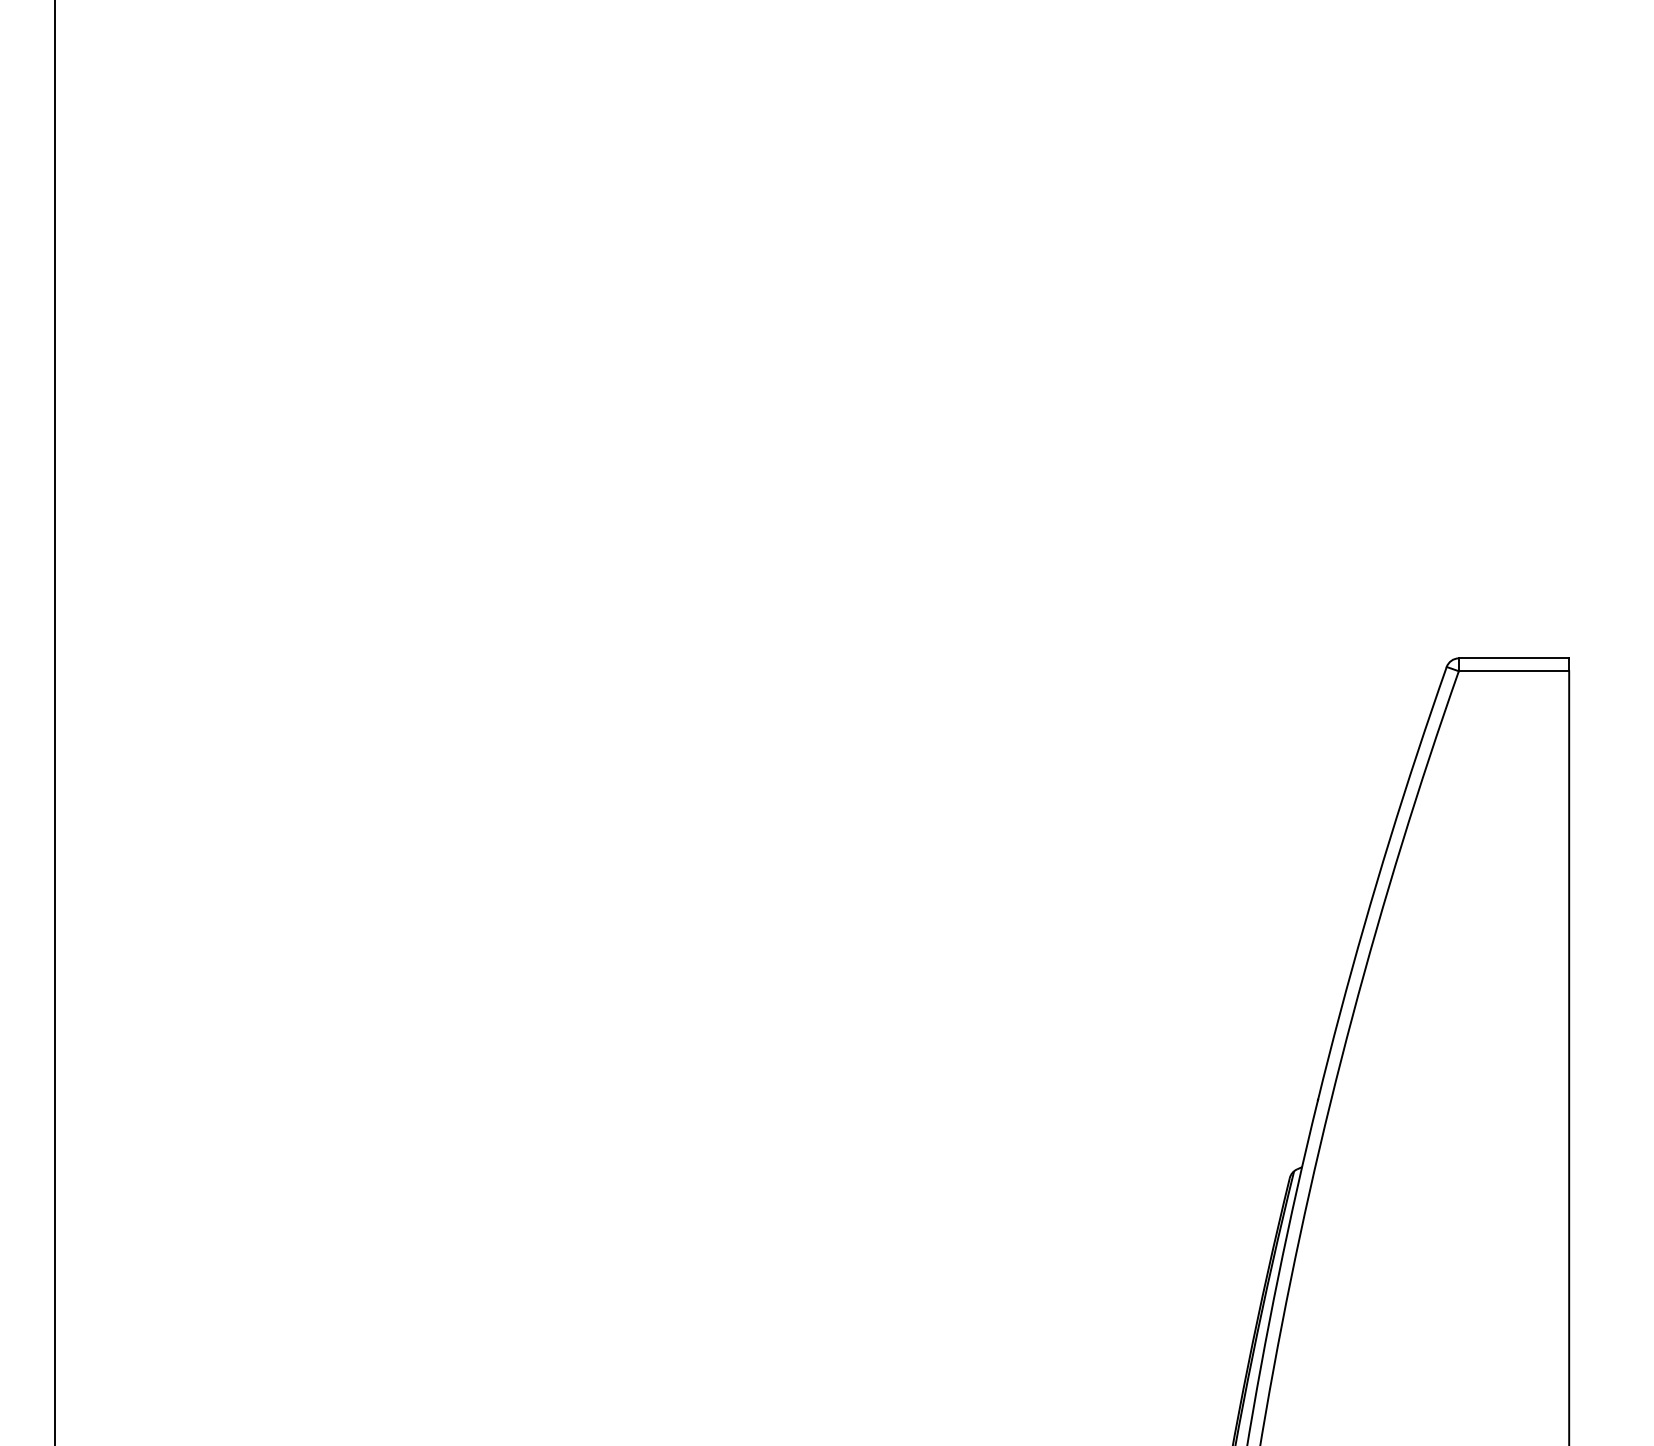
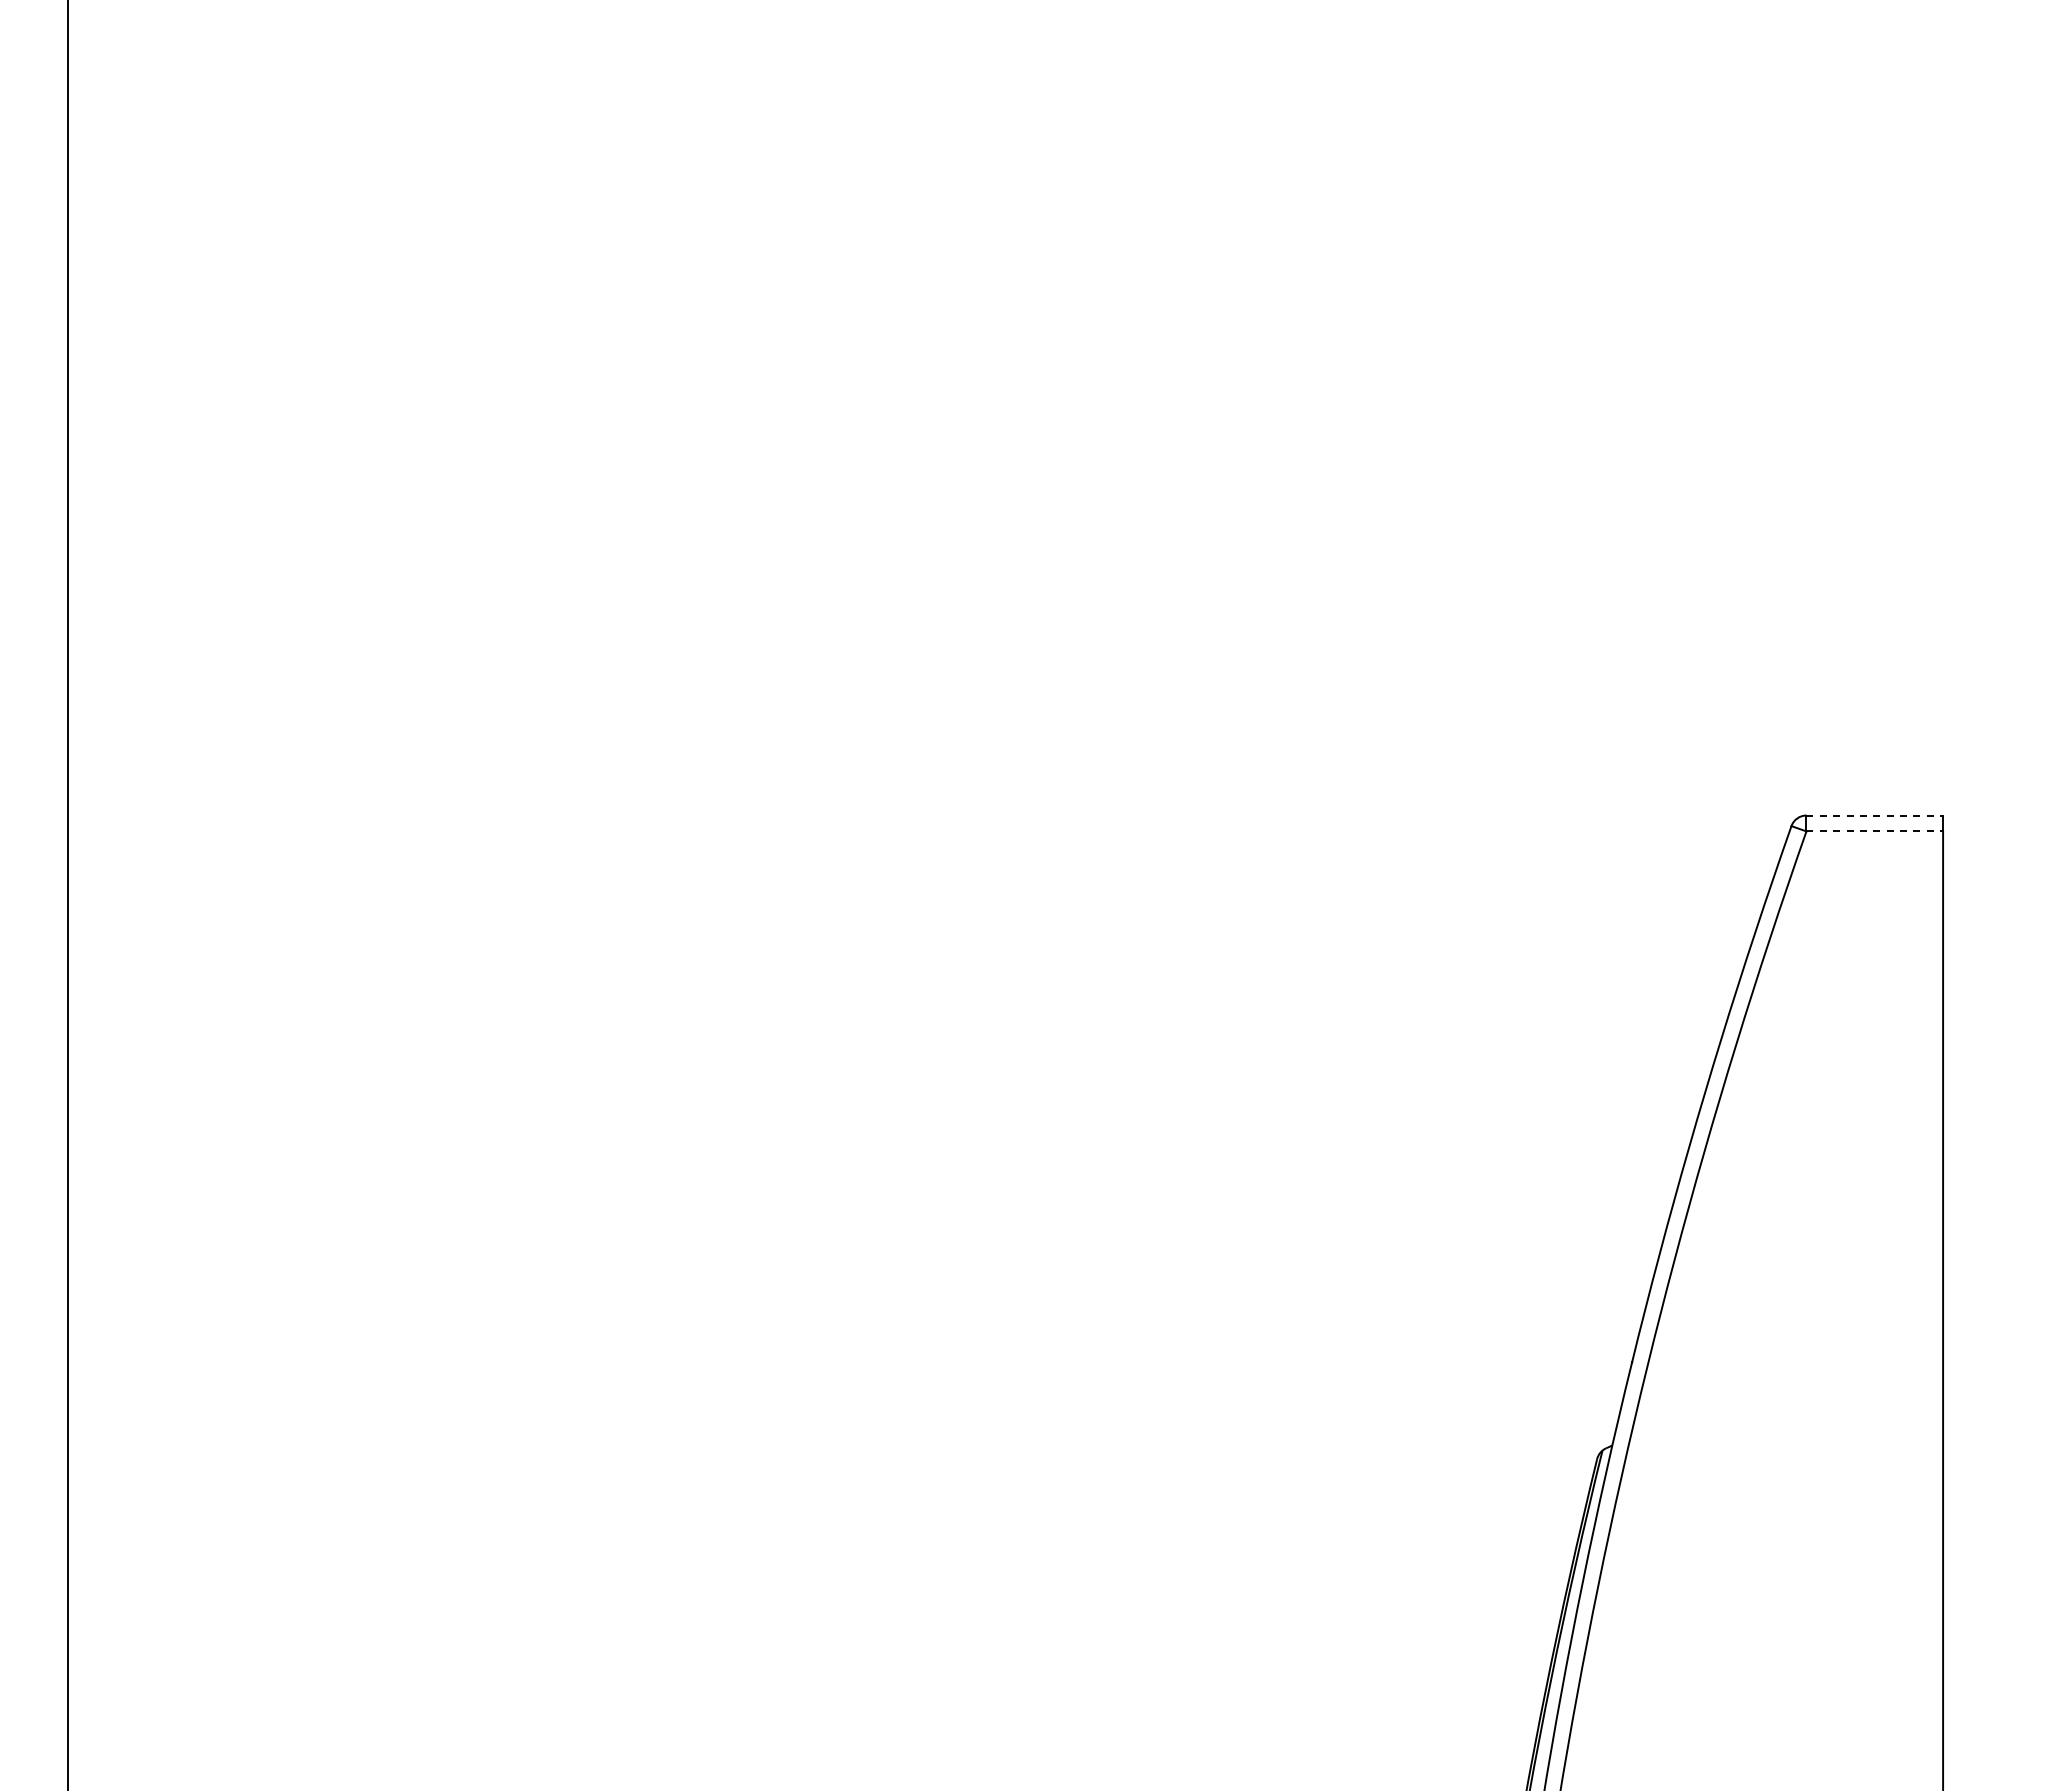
line: (1514, 658) -> (1875, 815), solid -> dashed
line: (1514, 671) -> (1875, 831), solid -> dashed

